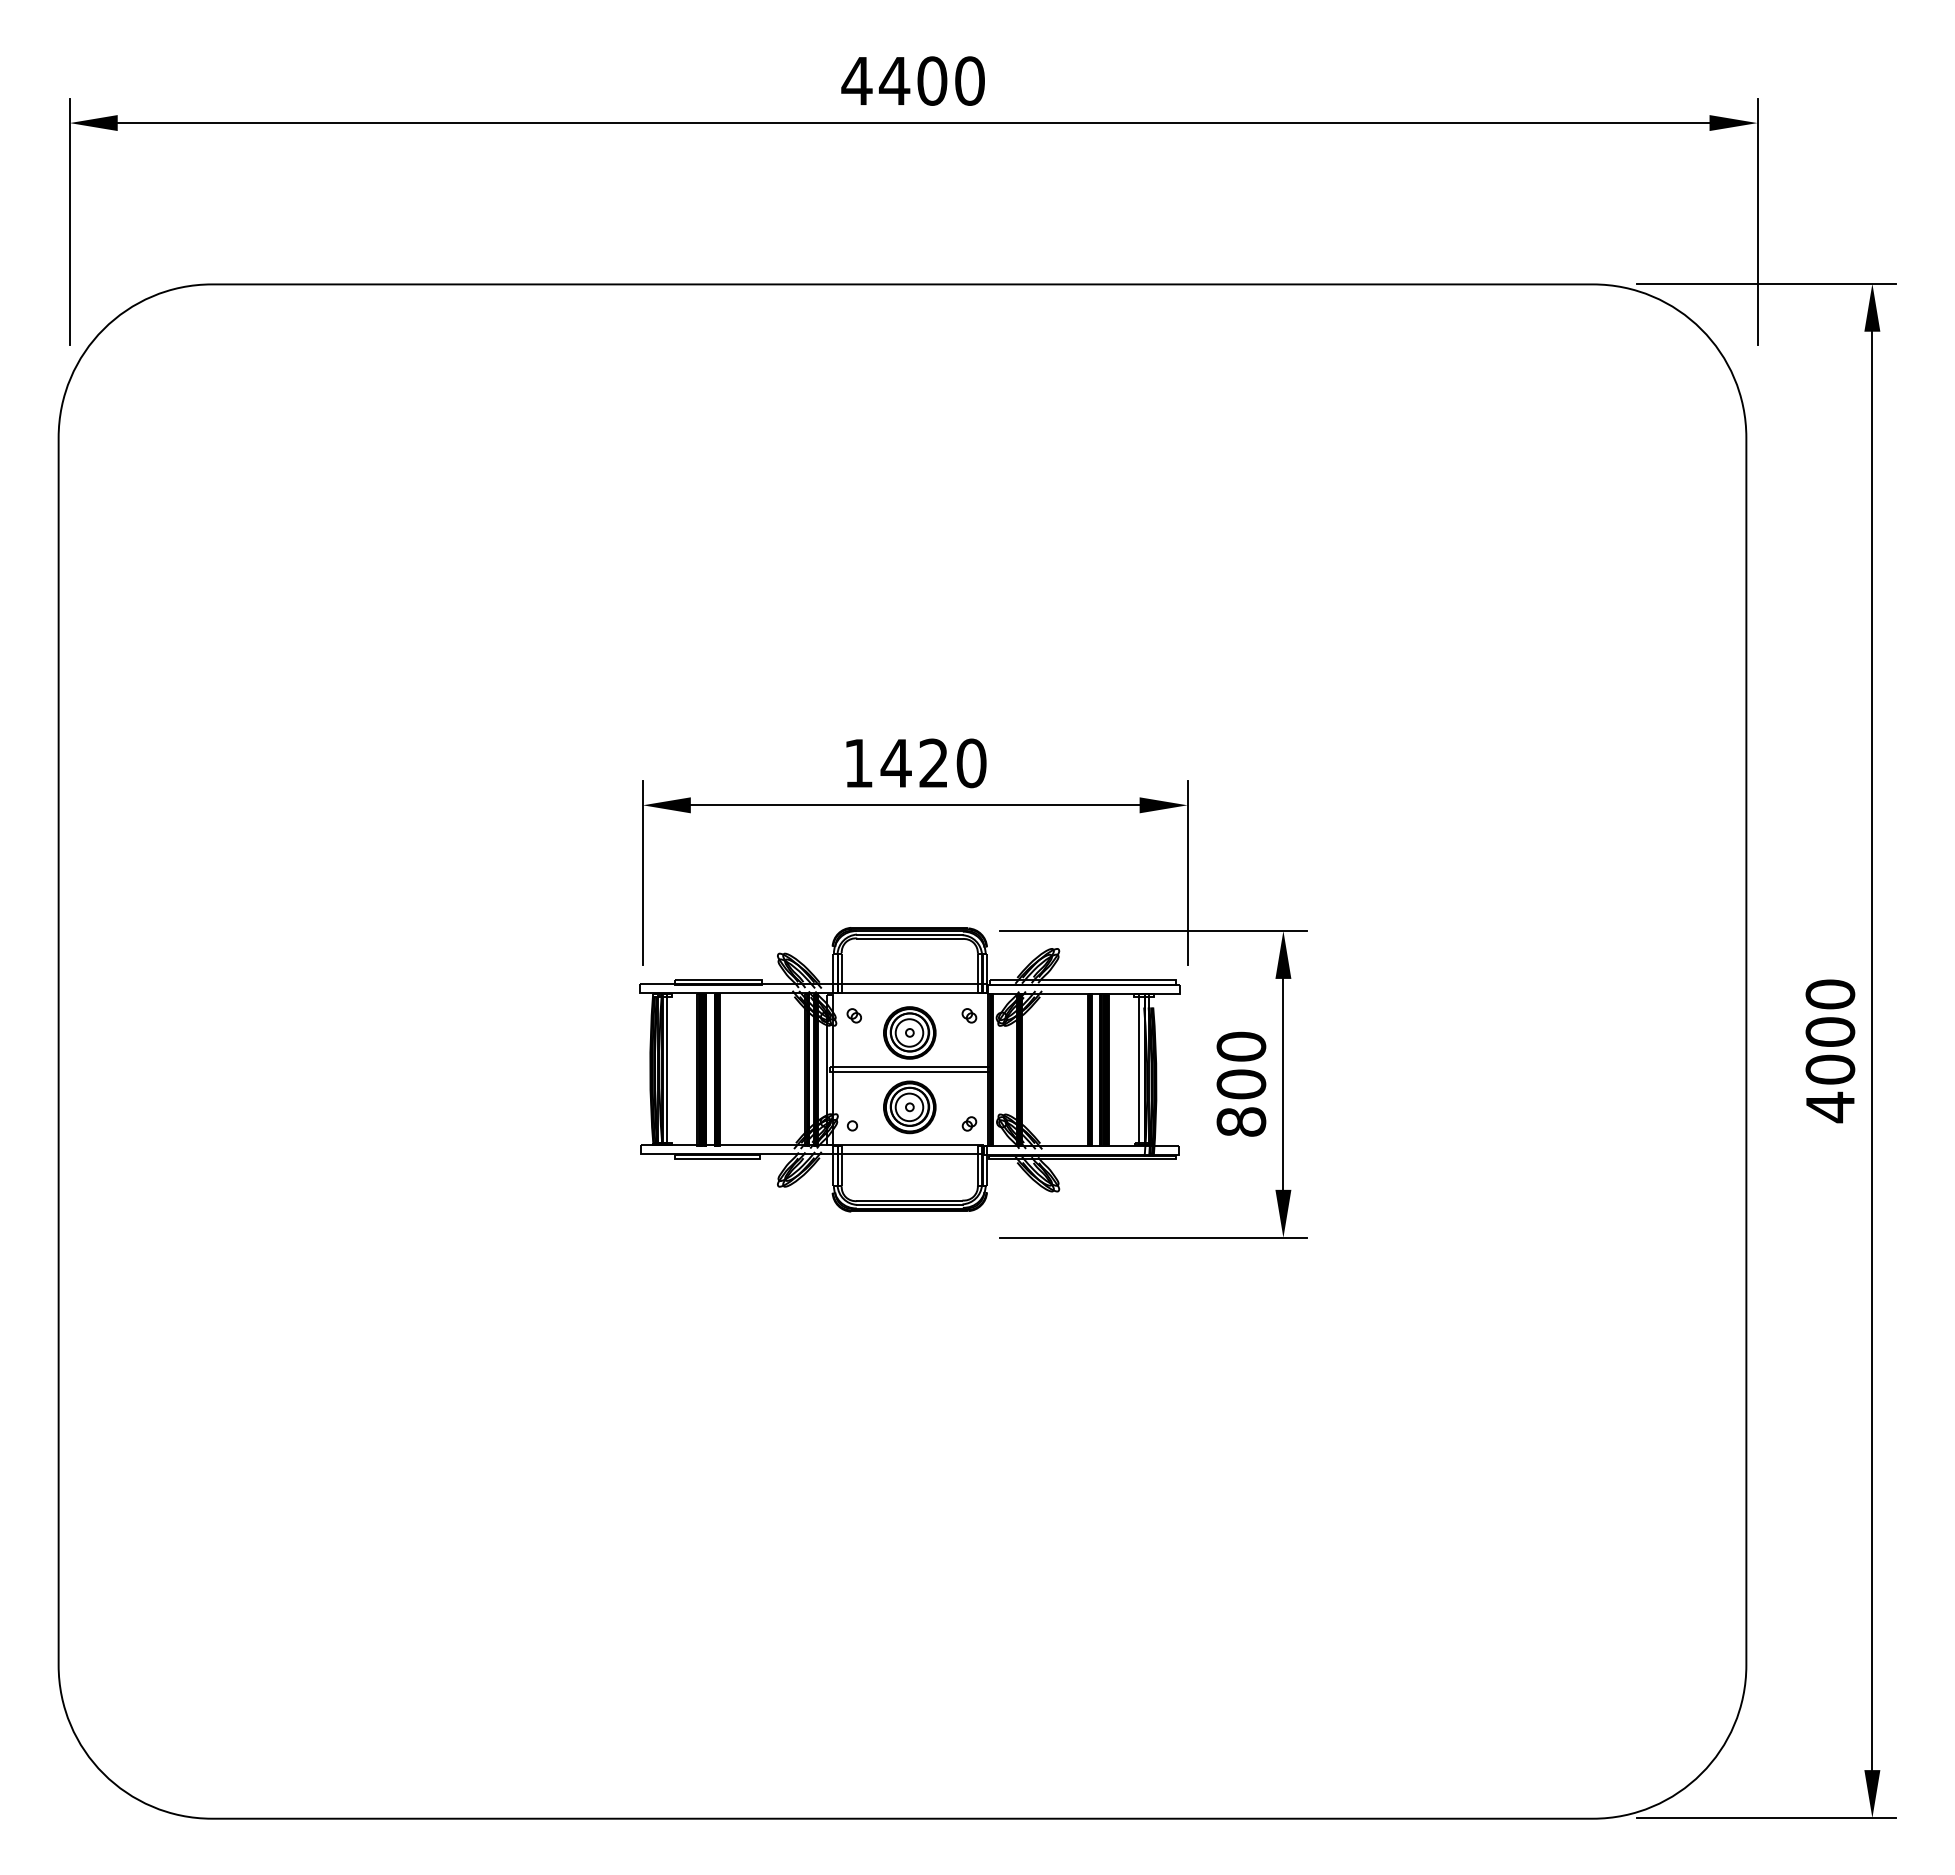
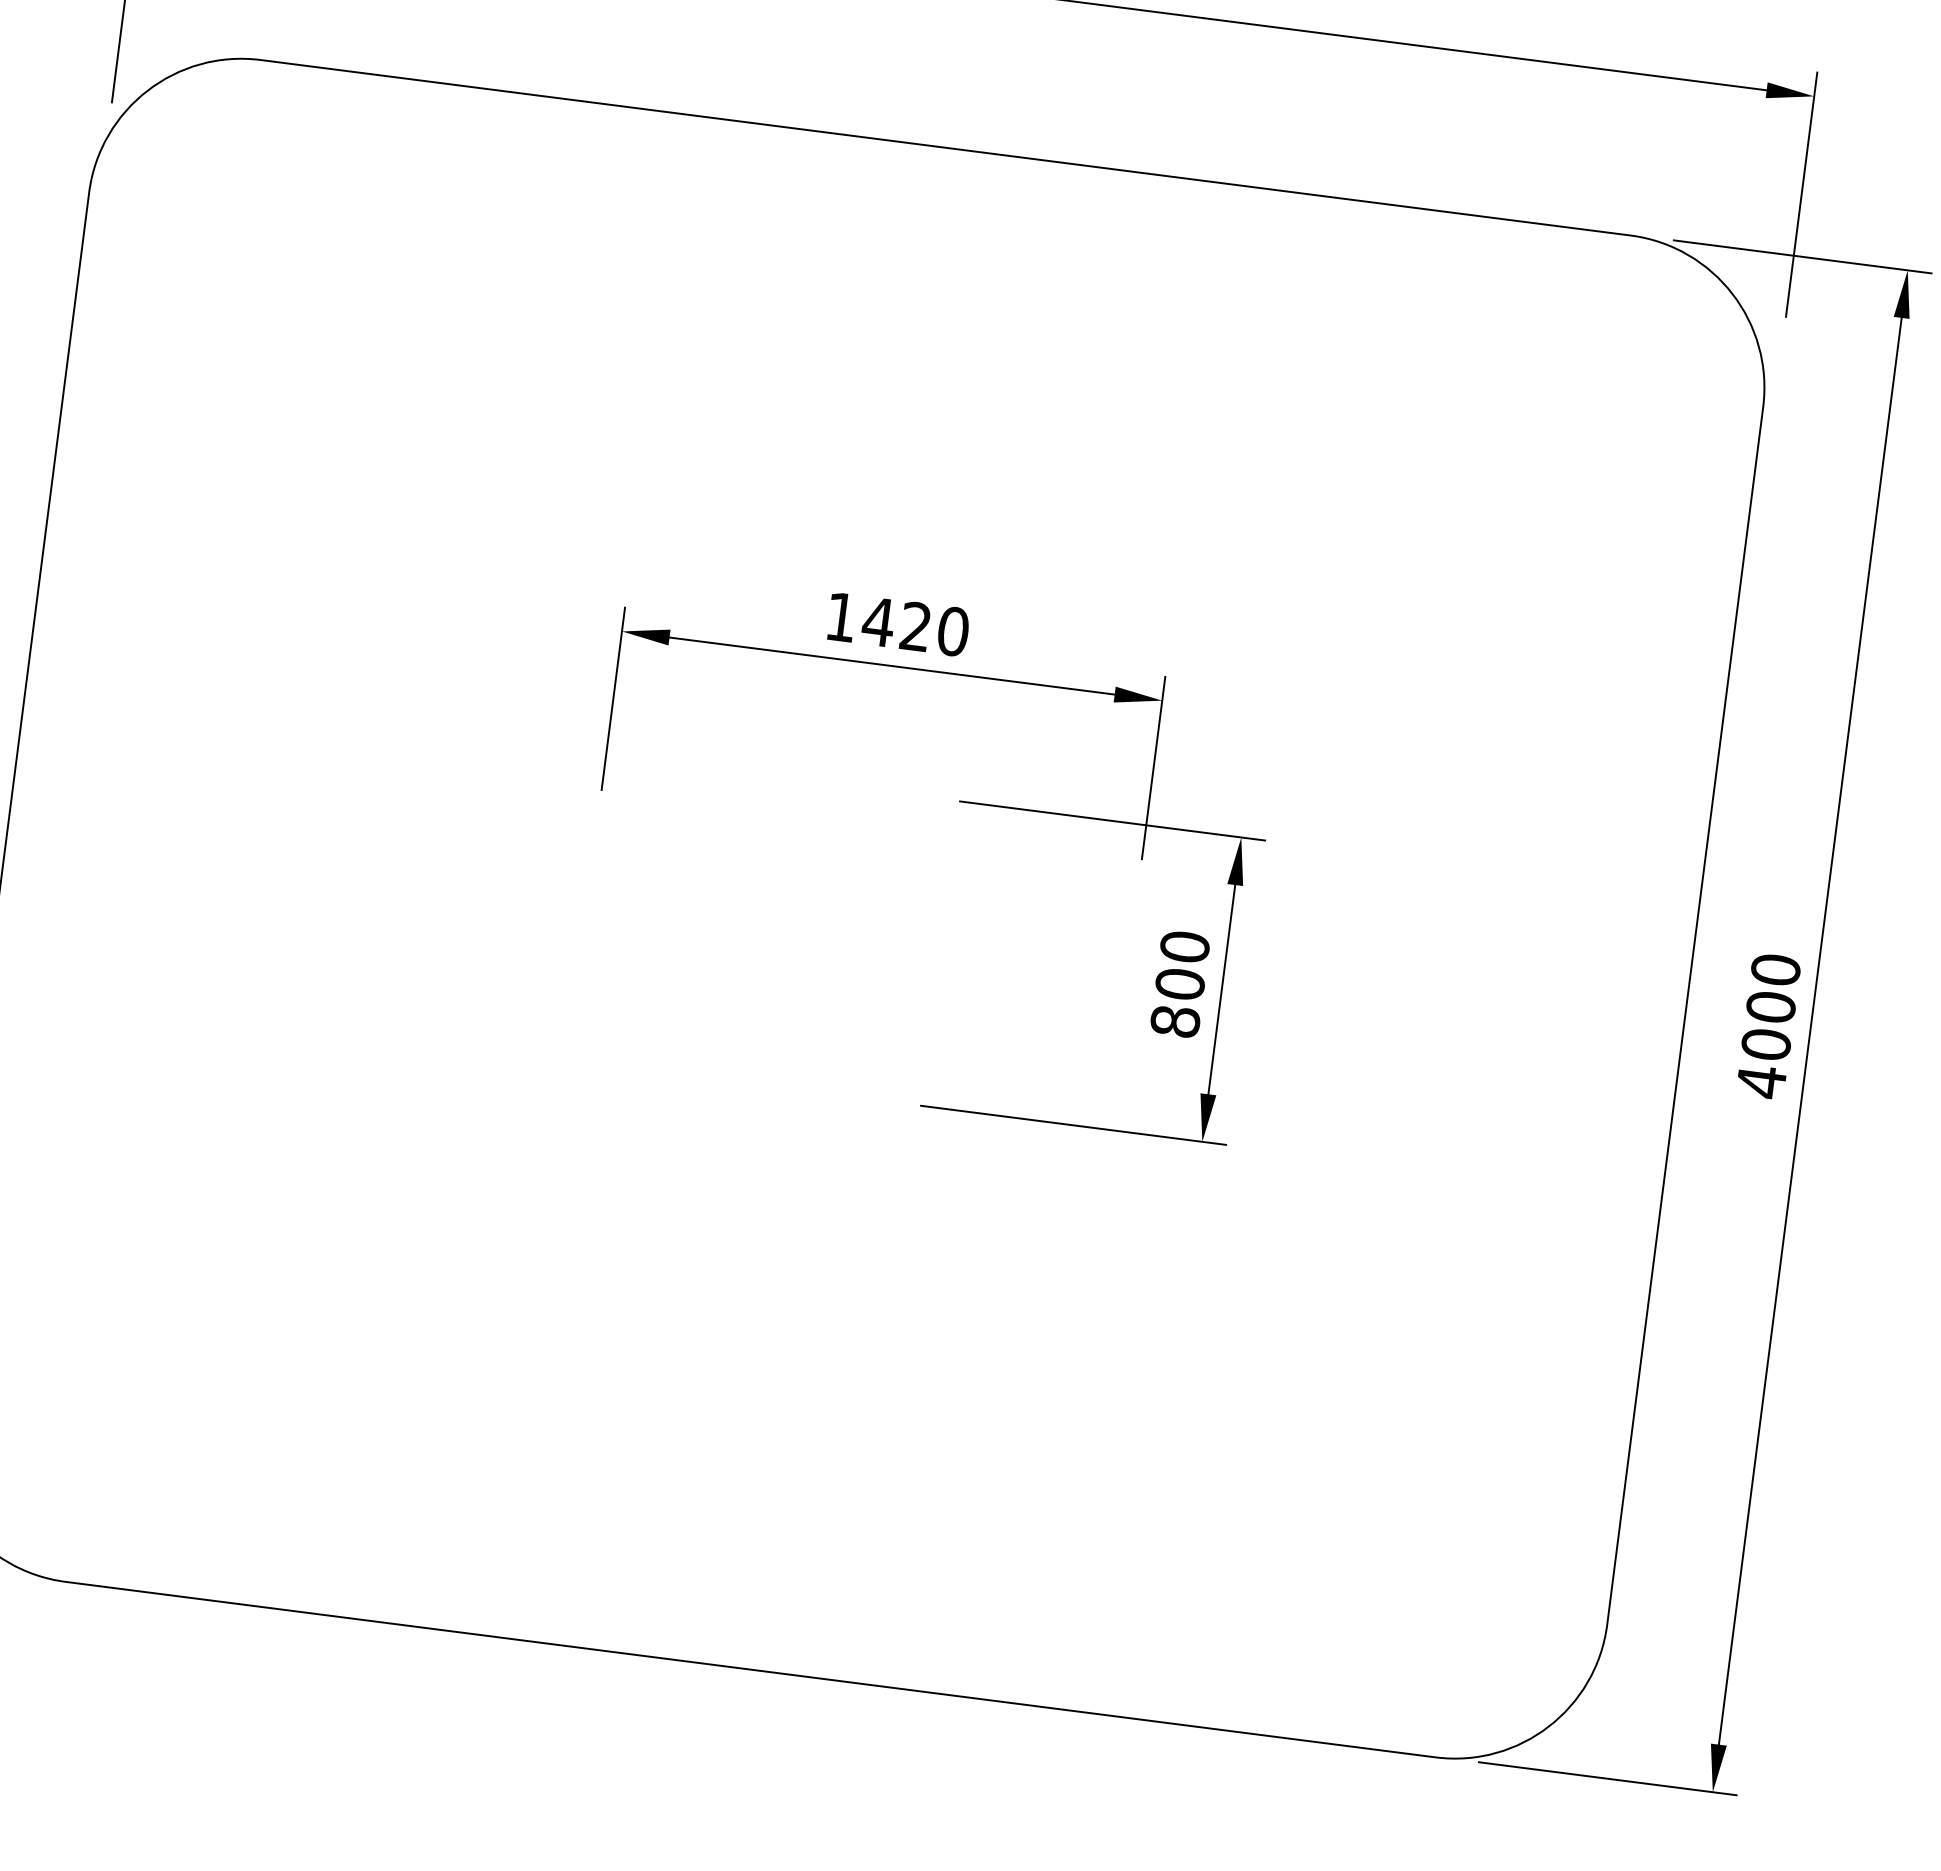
part: (909, 1069) -> (852, 927), removed

